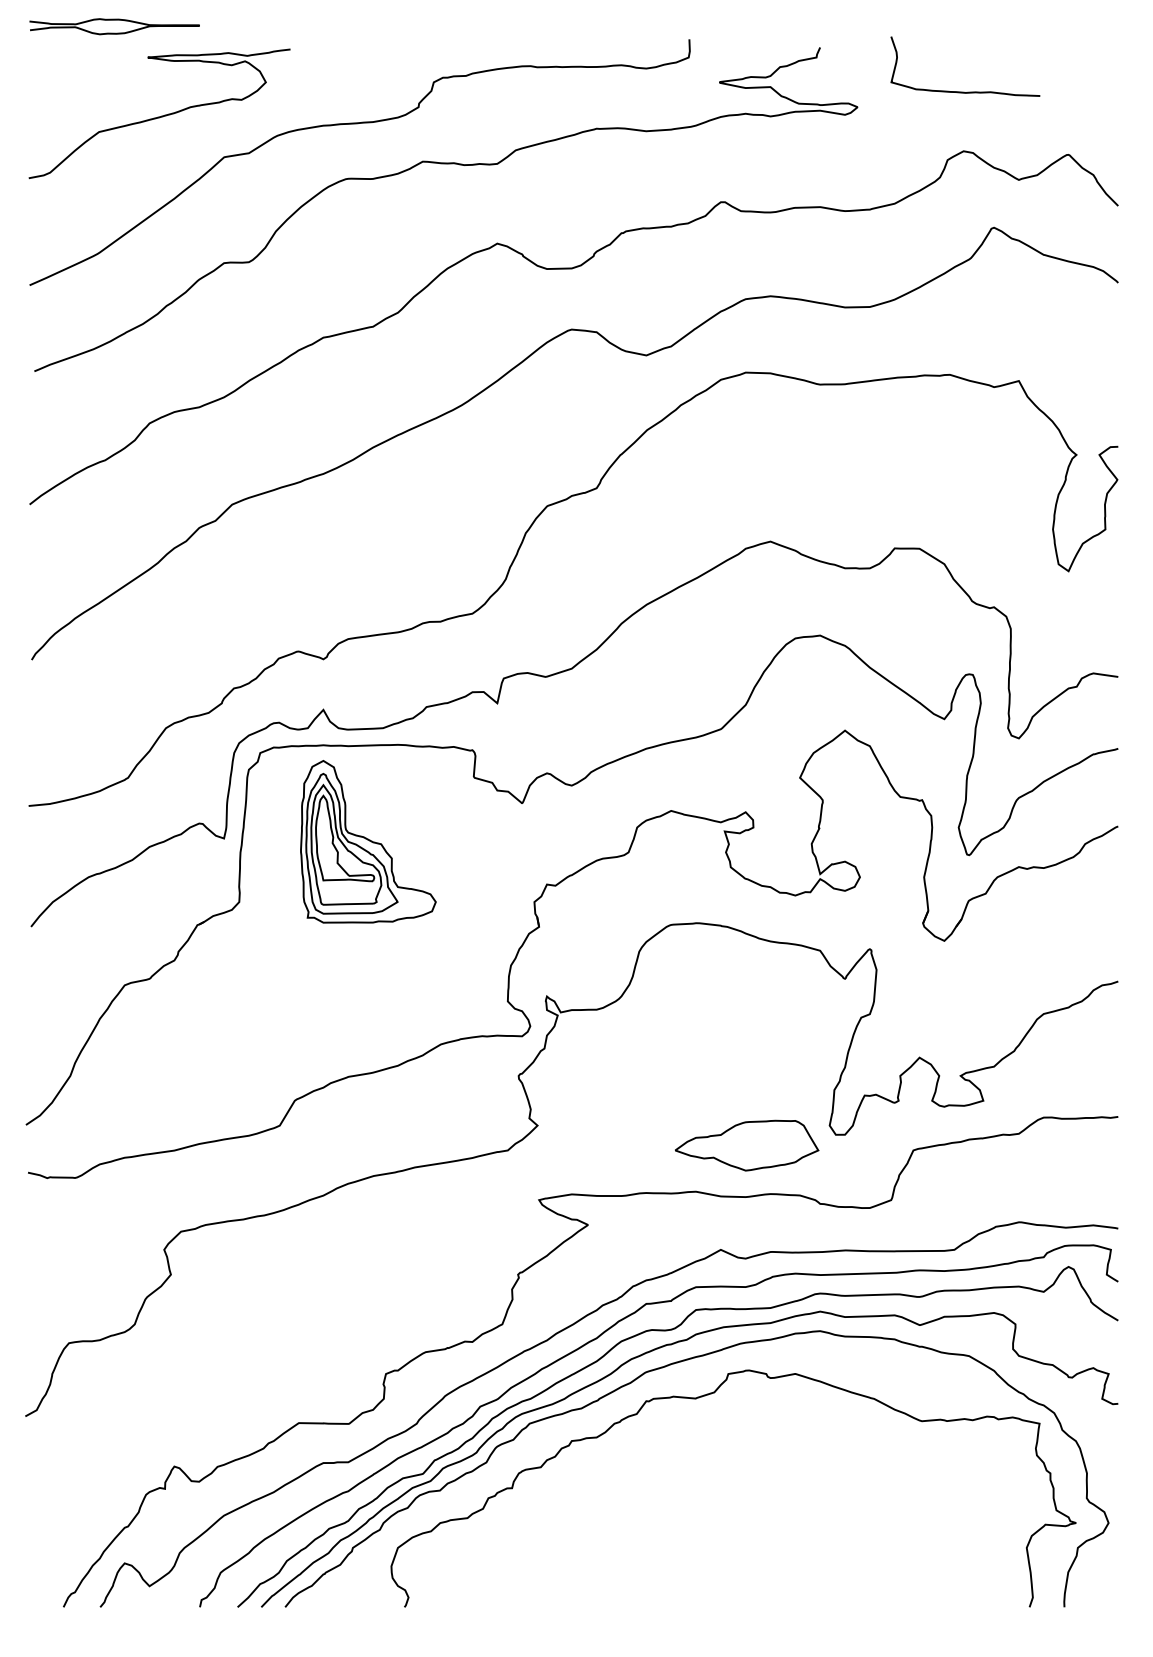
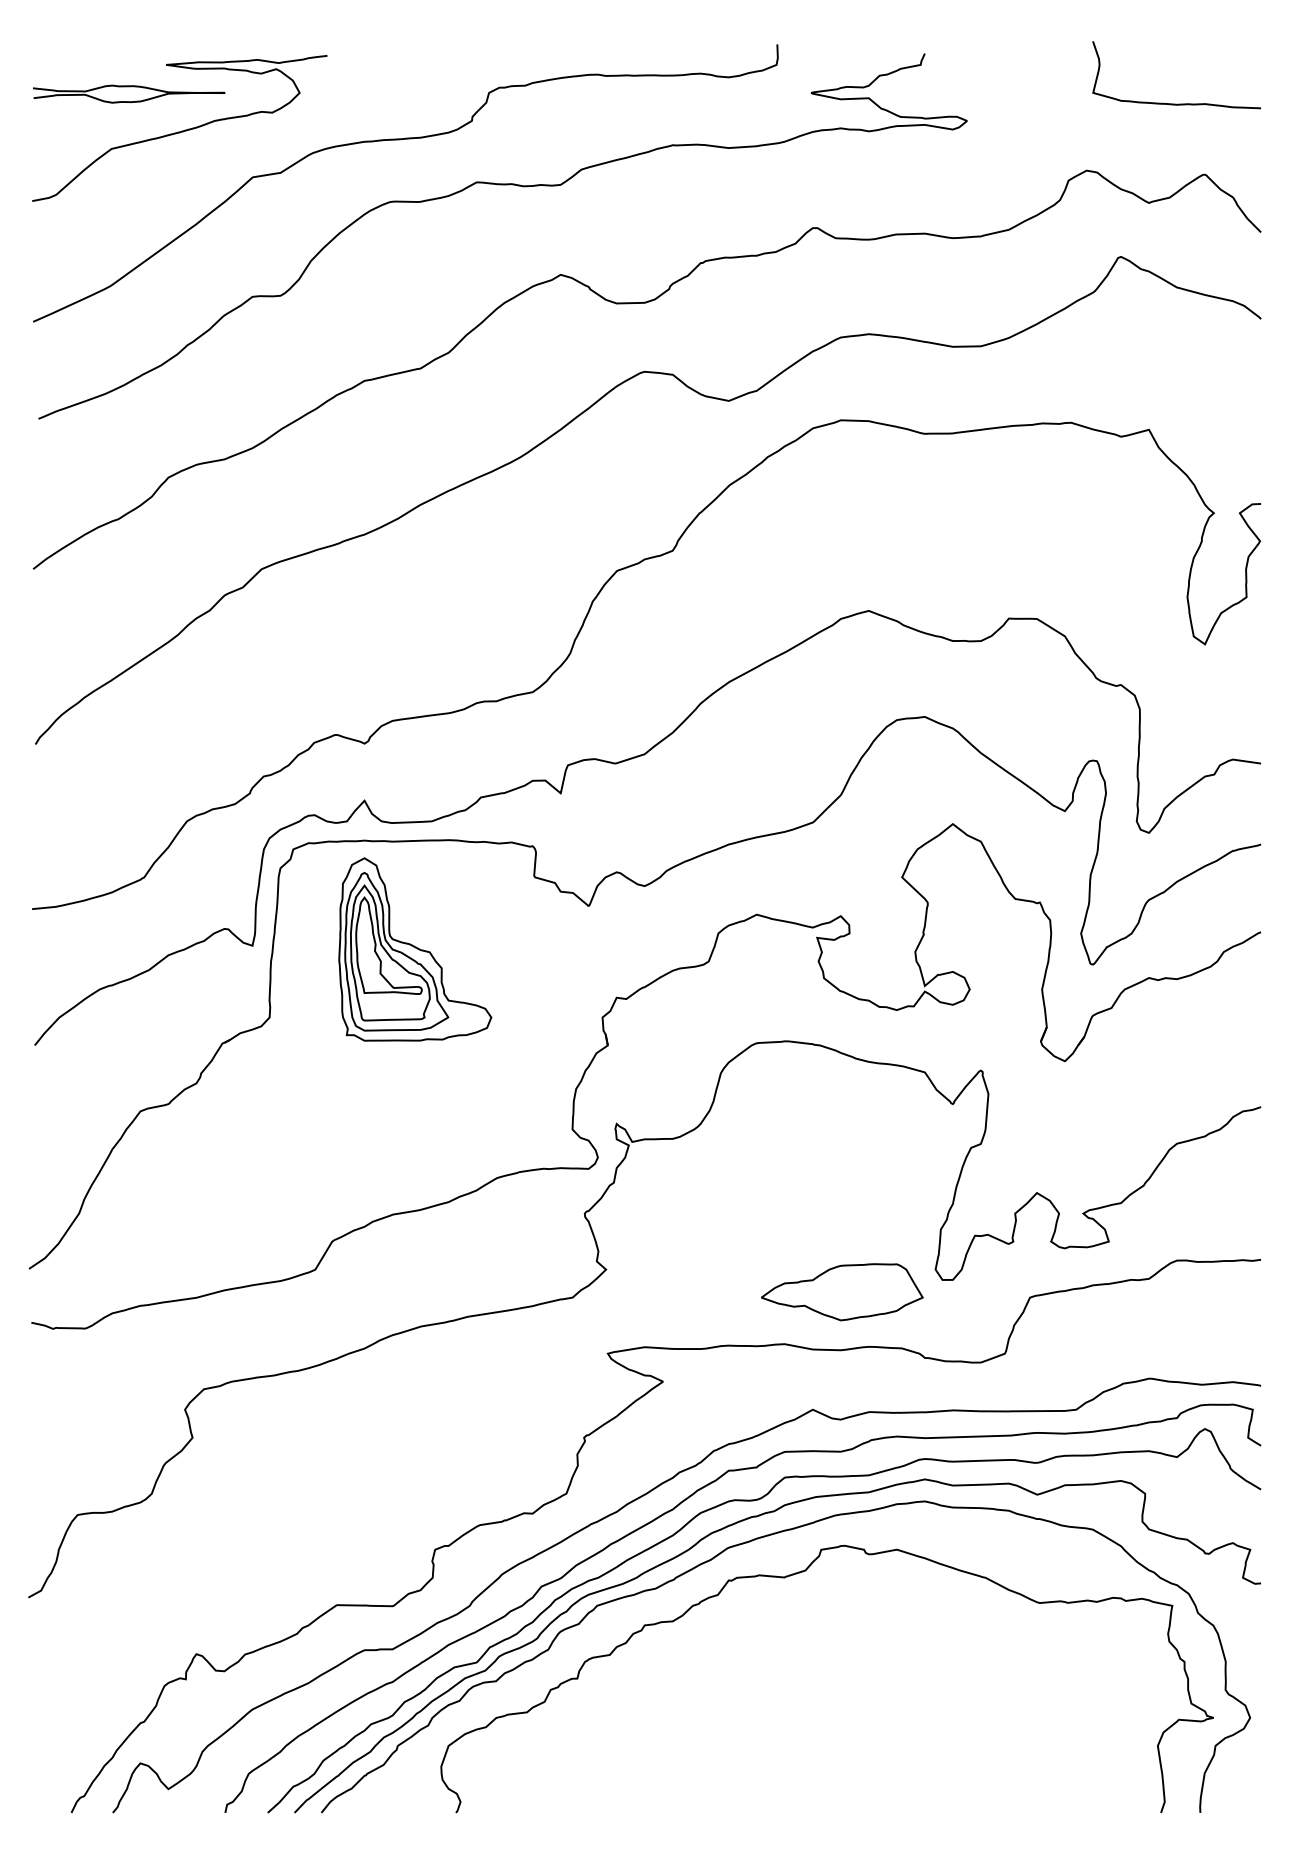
curve: (115, 20) -> (129, 87), moved
curve: (965, 91) -> (1176, 103), moved

